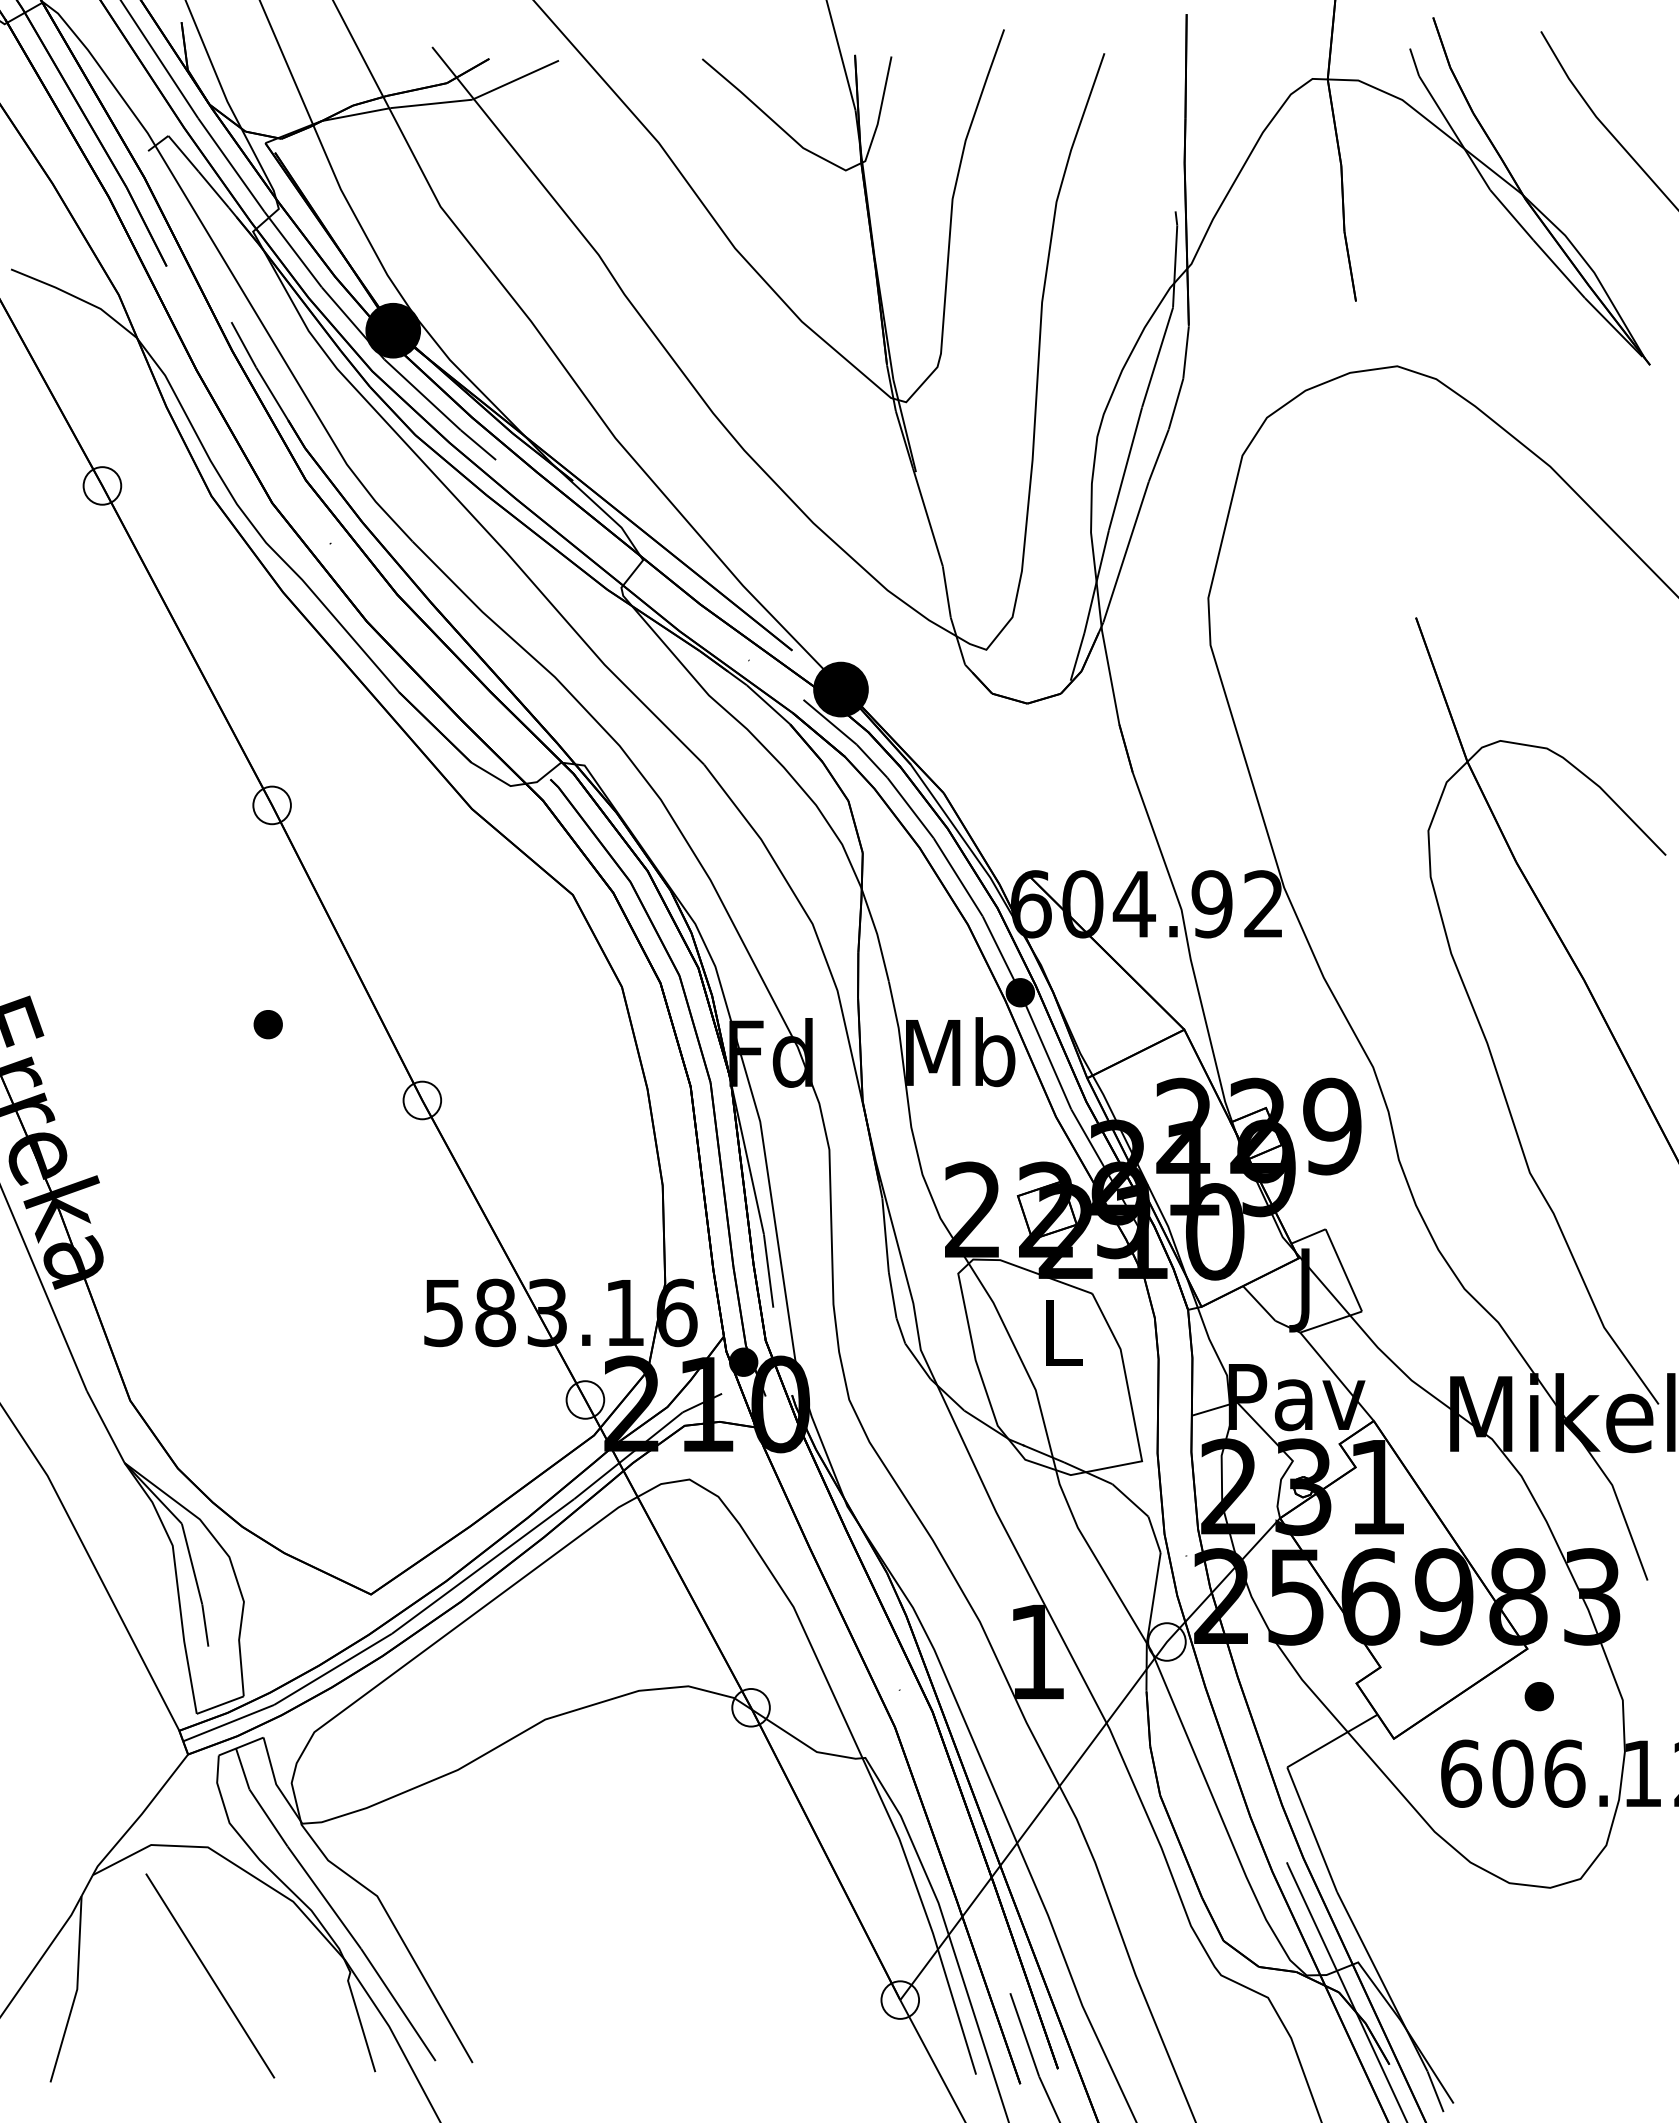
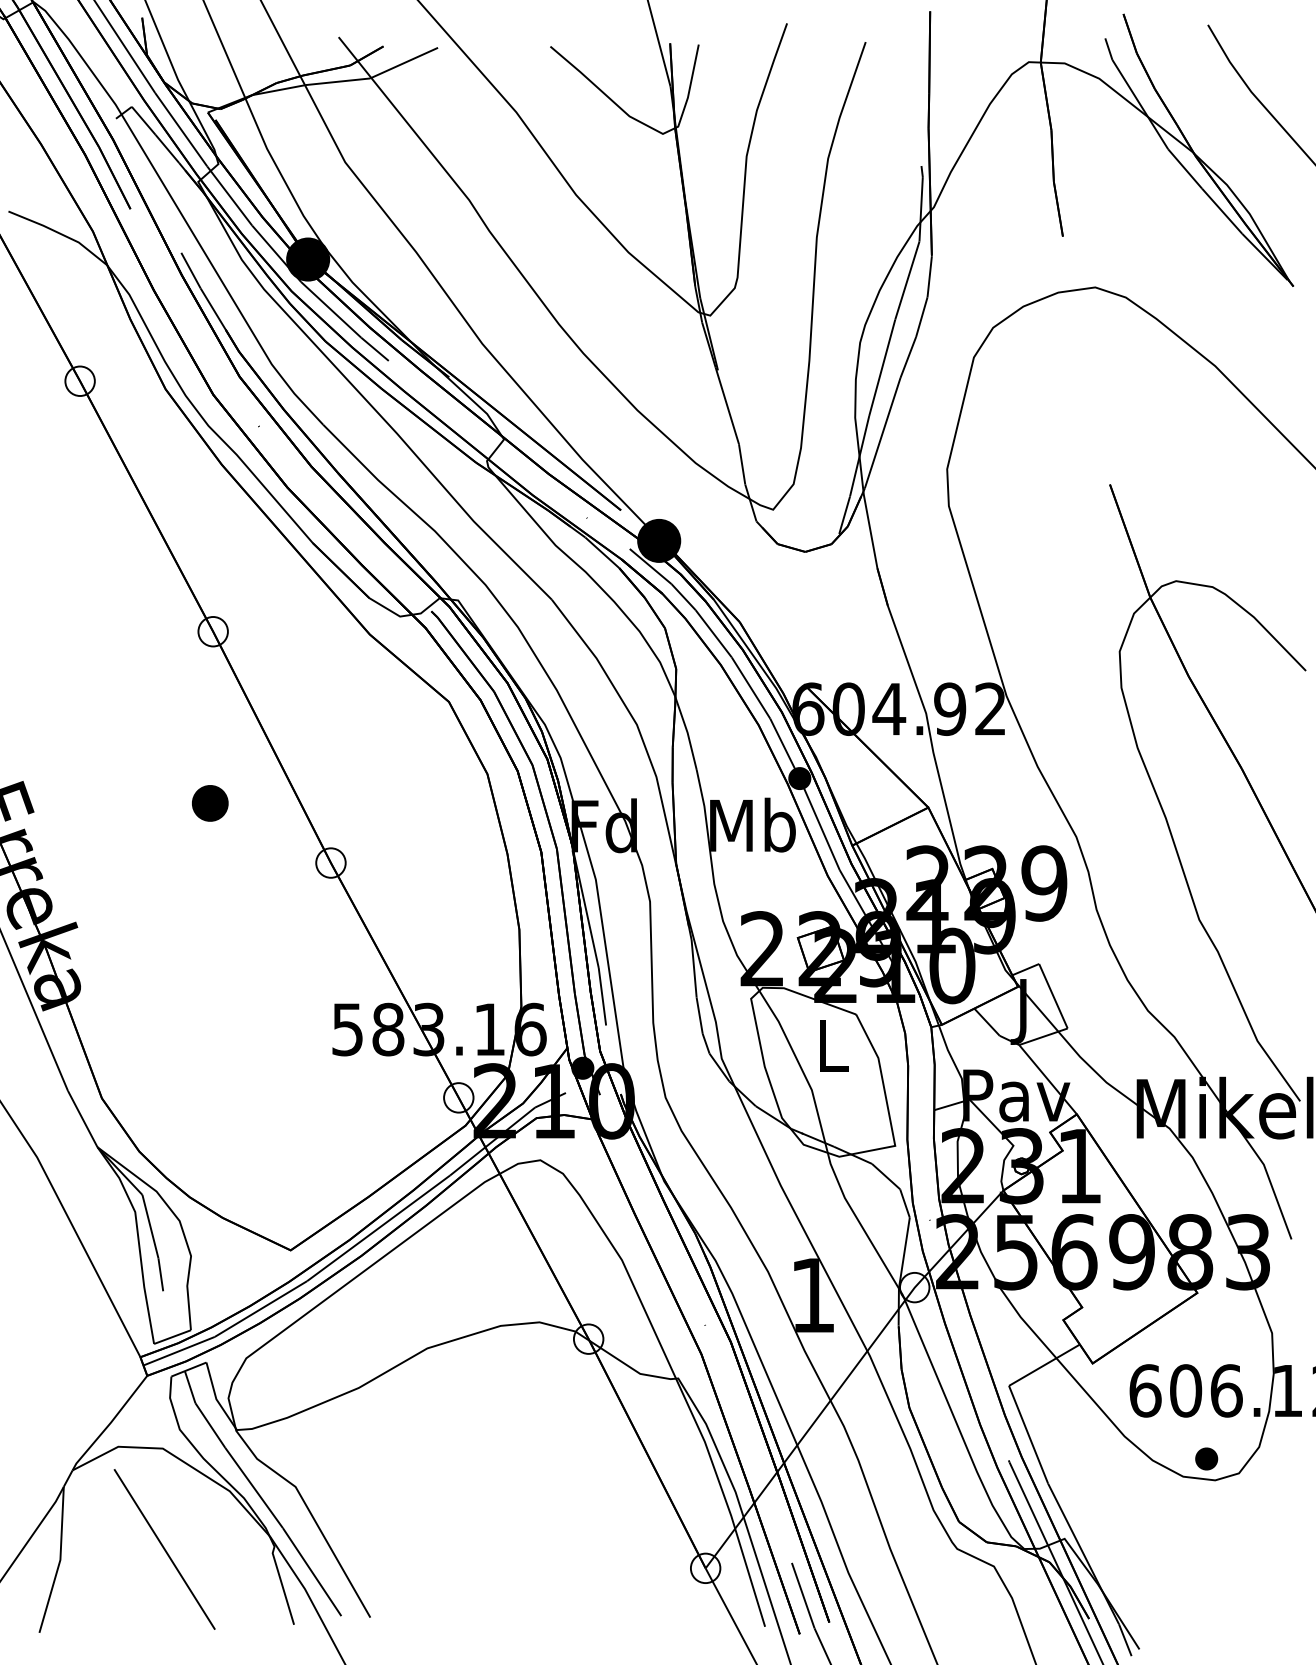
part: (267, 1024) -> (209, 803), size x1.6
part: (1538, 1696) -> (1206, 1458), moved

